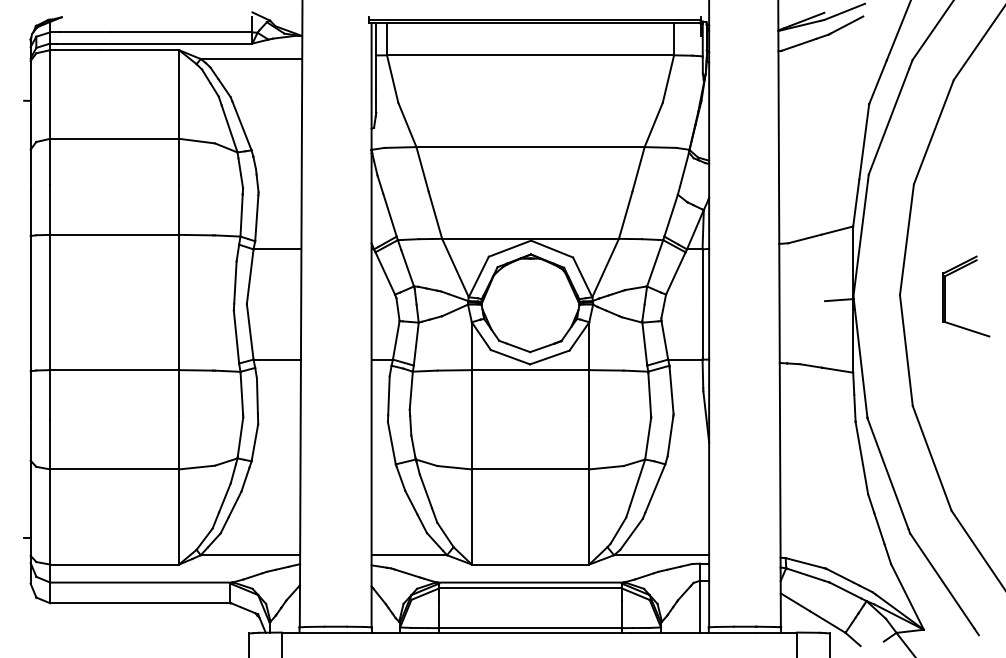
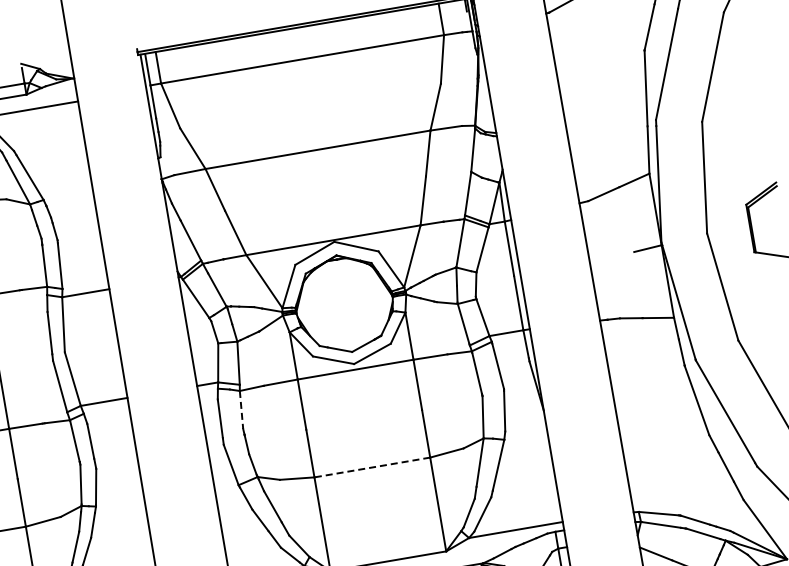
line: (411, 391) -> (241, 410), solid -> dashed
line: (530, 469) -> (372, 467), solid -> dashed

